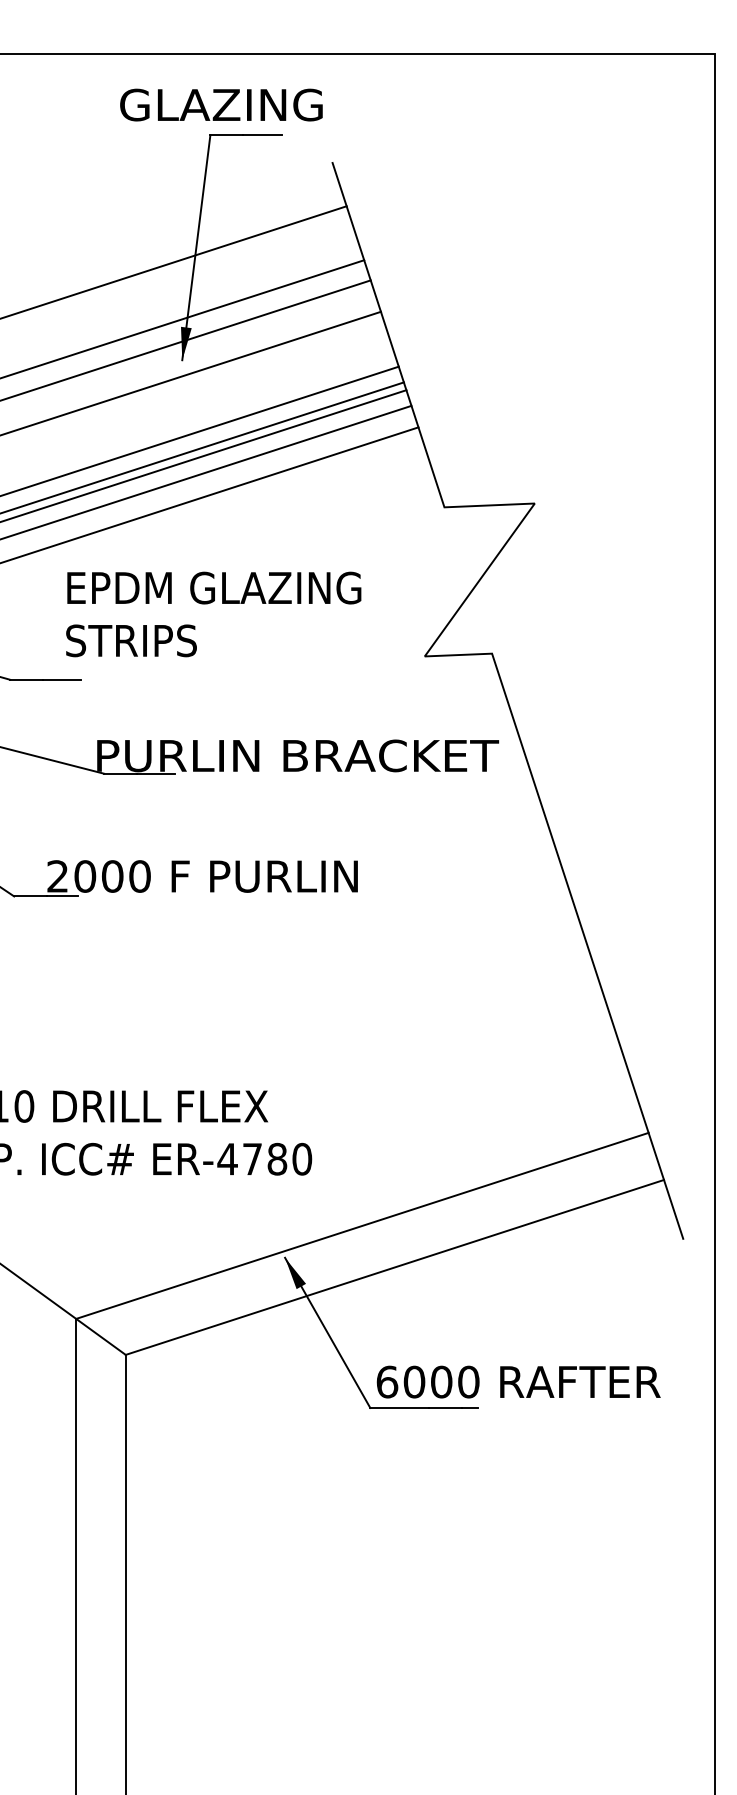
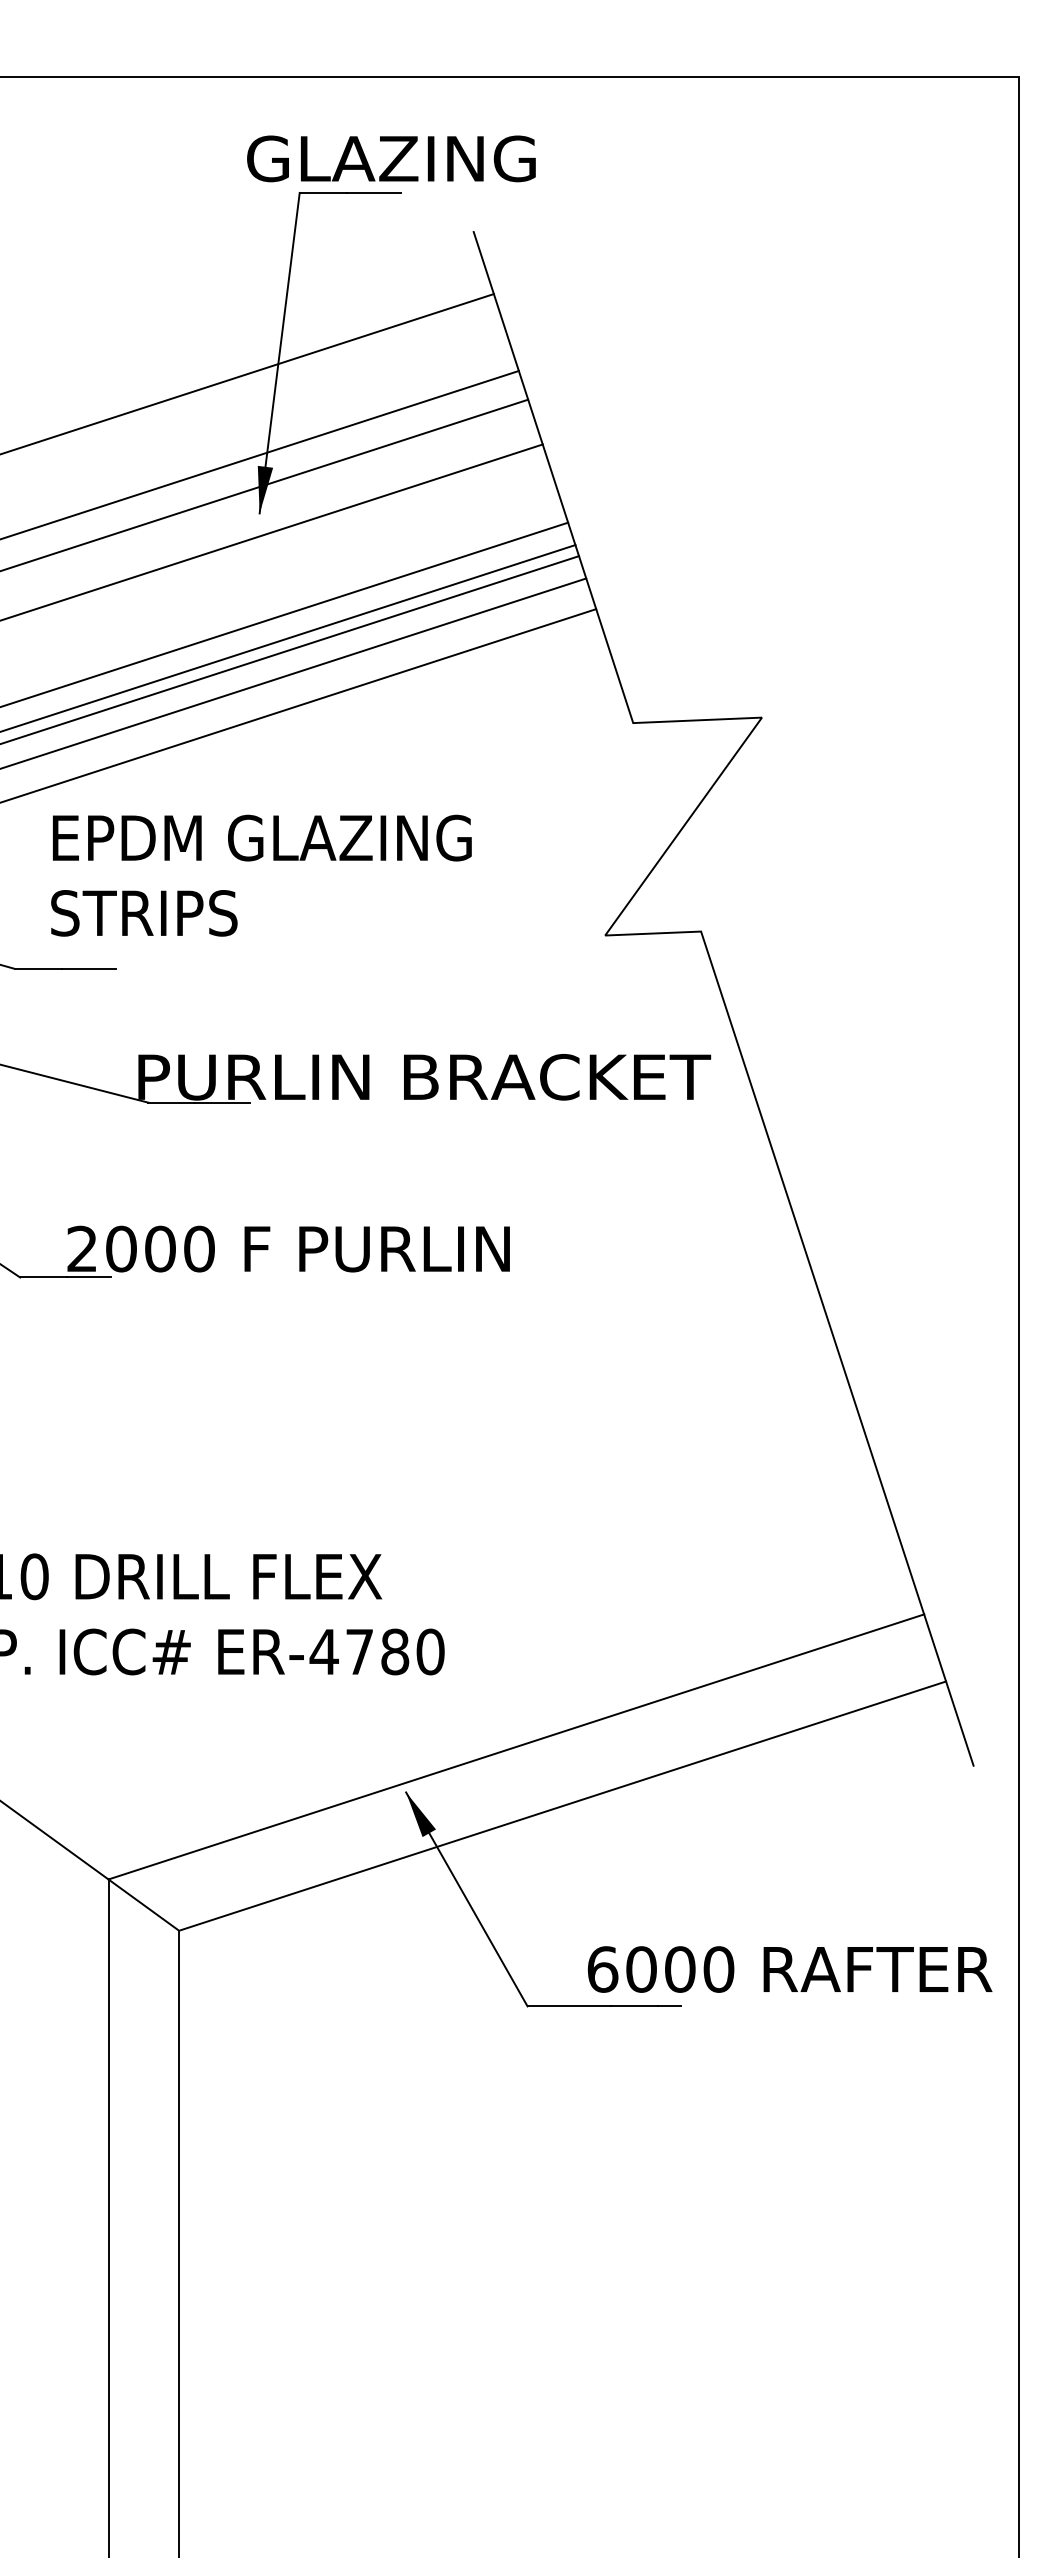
text: (221, 104) -> (391, 158), moved
text: (213, 614) -> (261, 875), moved
text: (518, 1382) -> (789, 1969), moved

